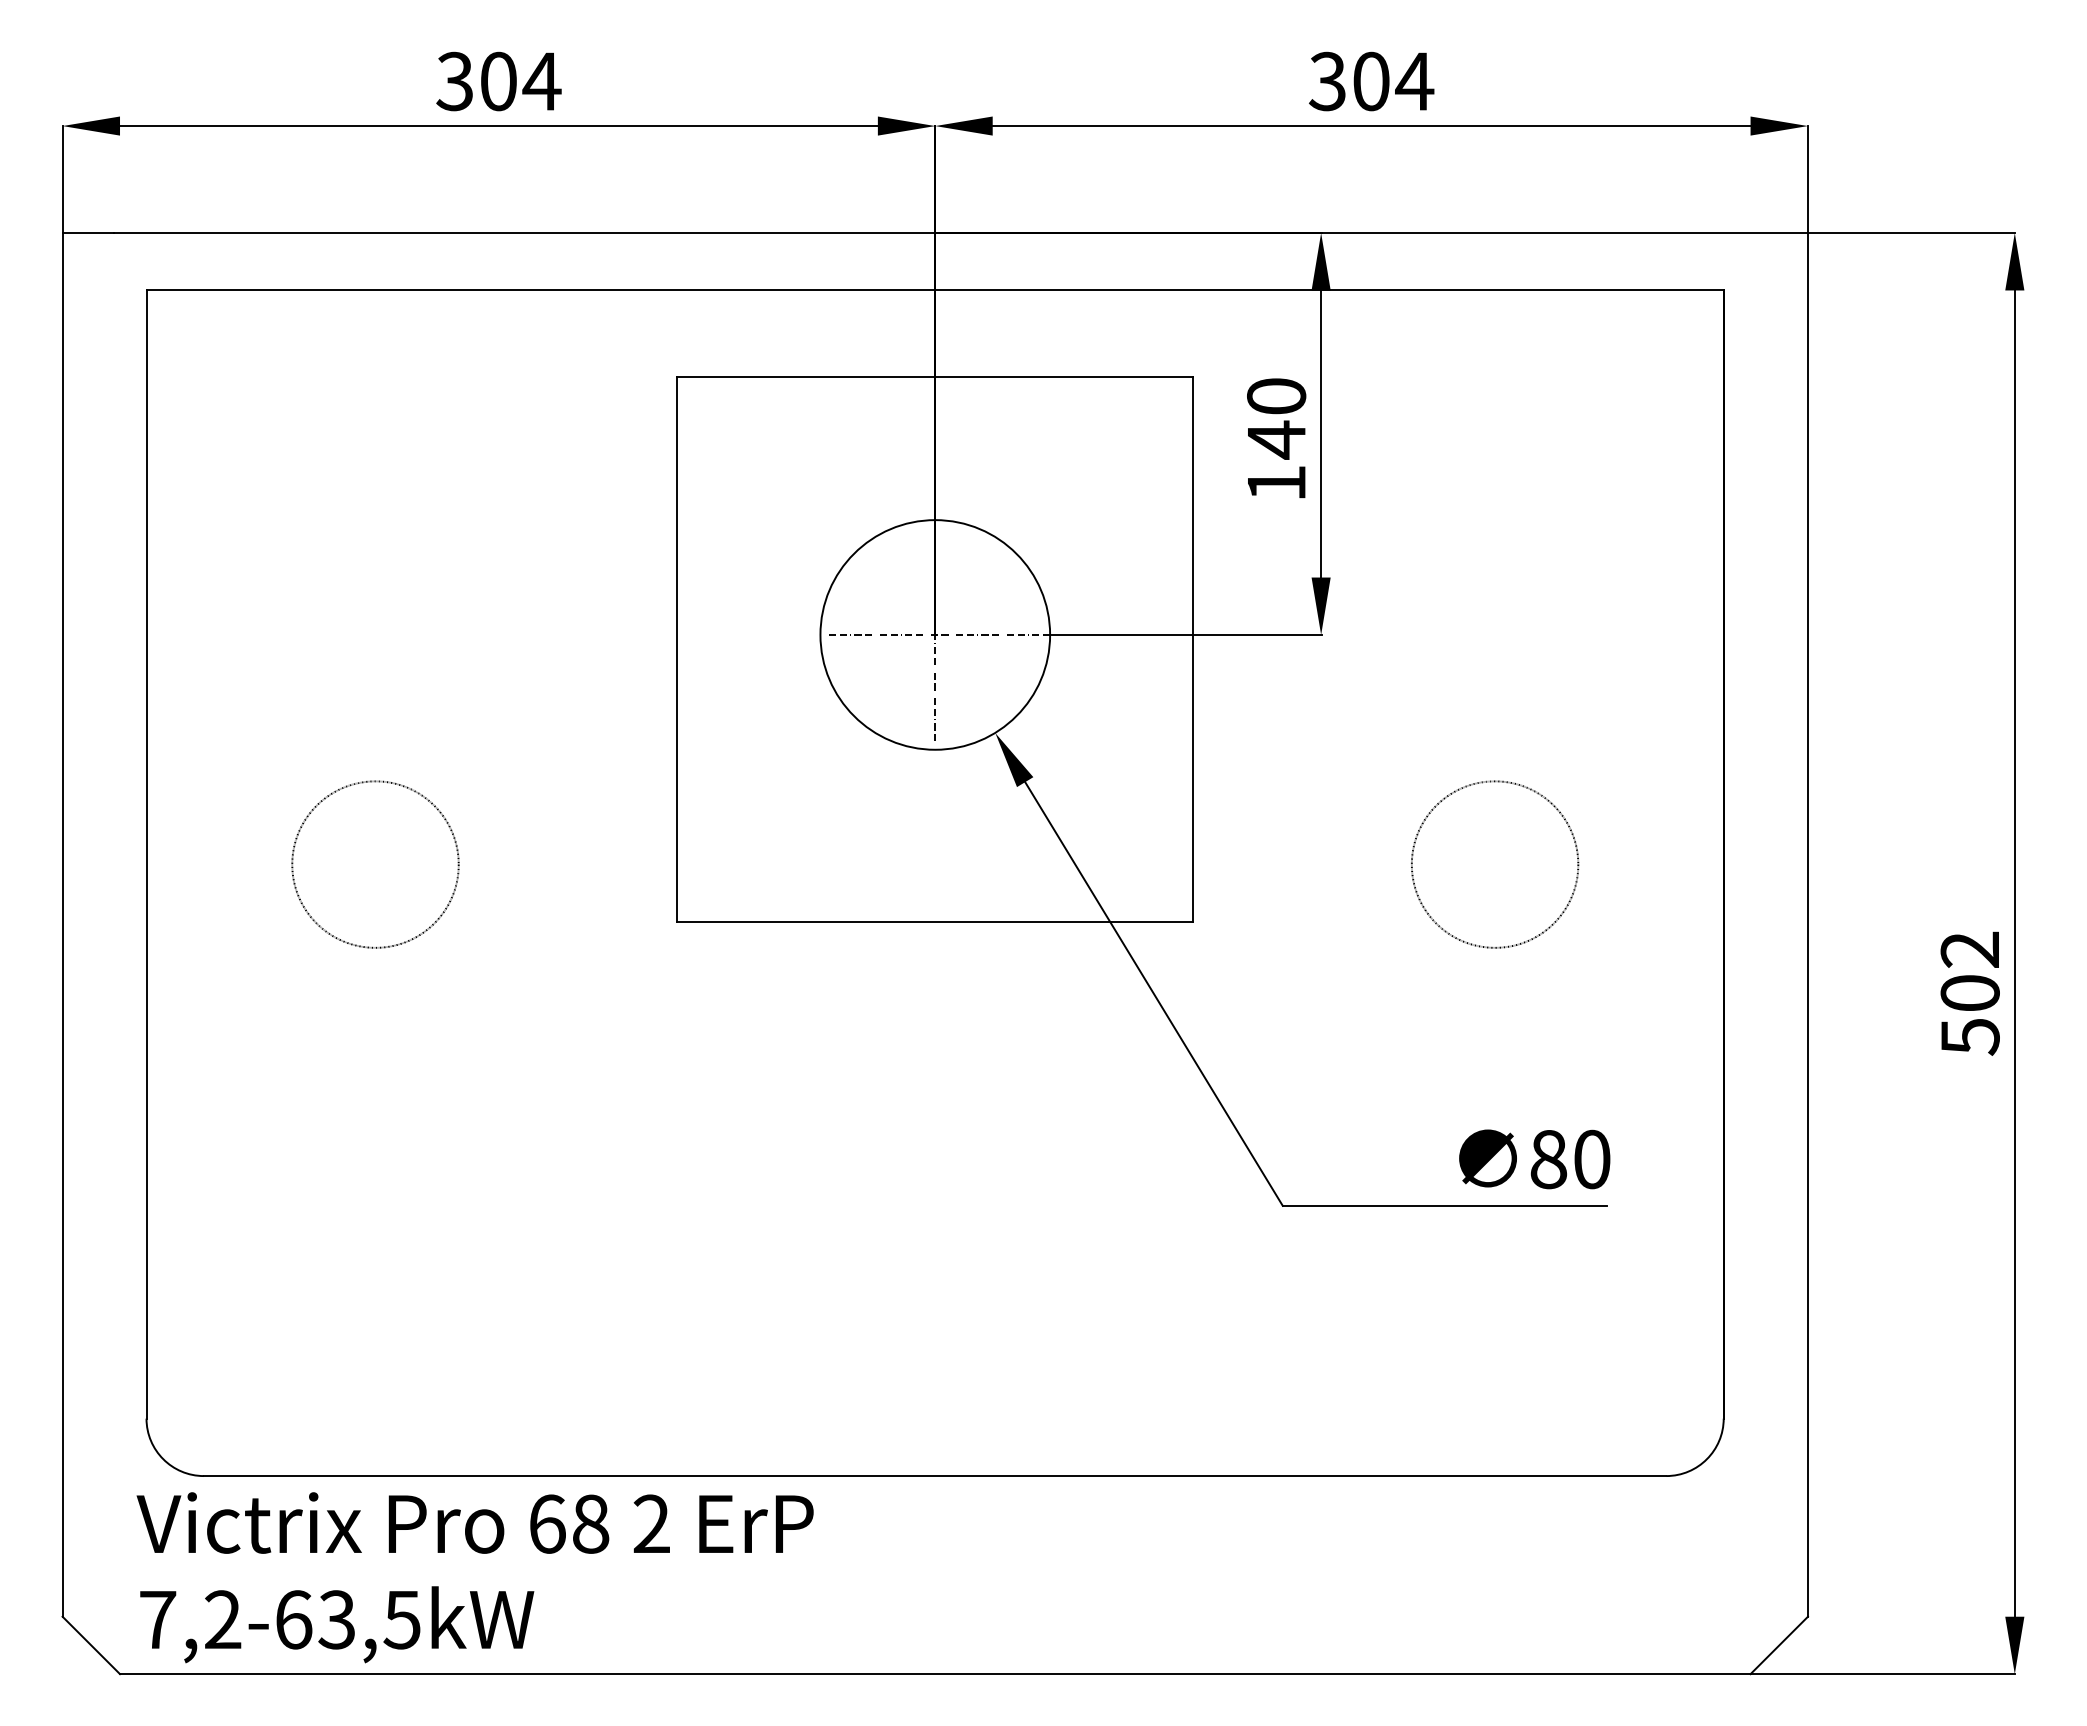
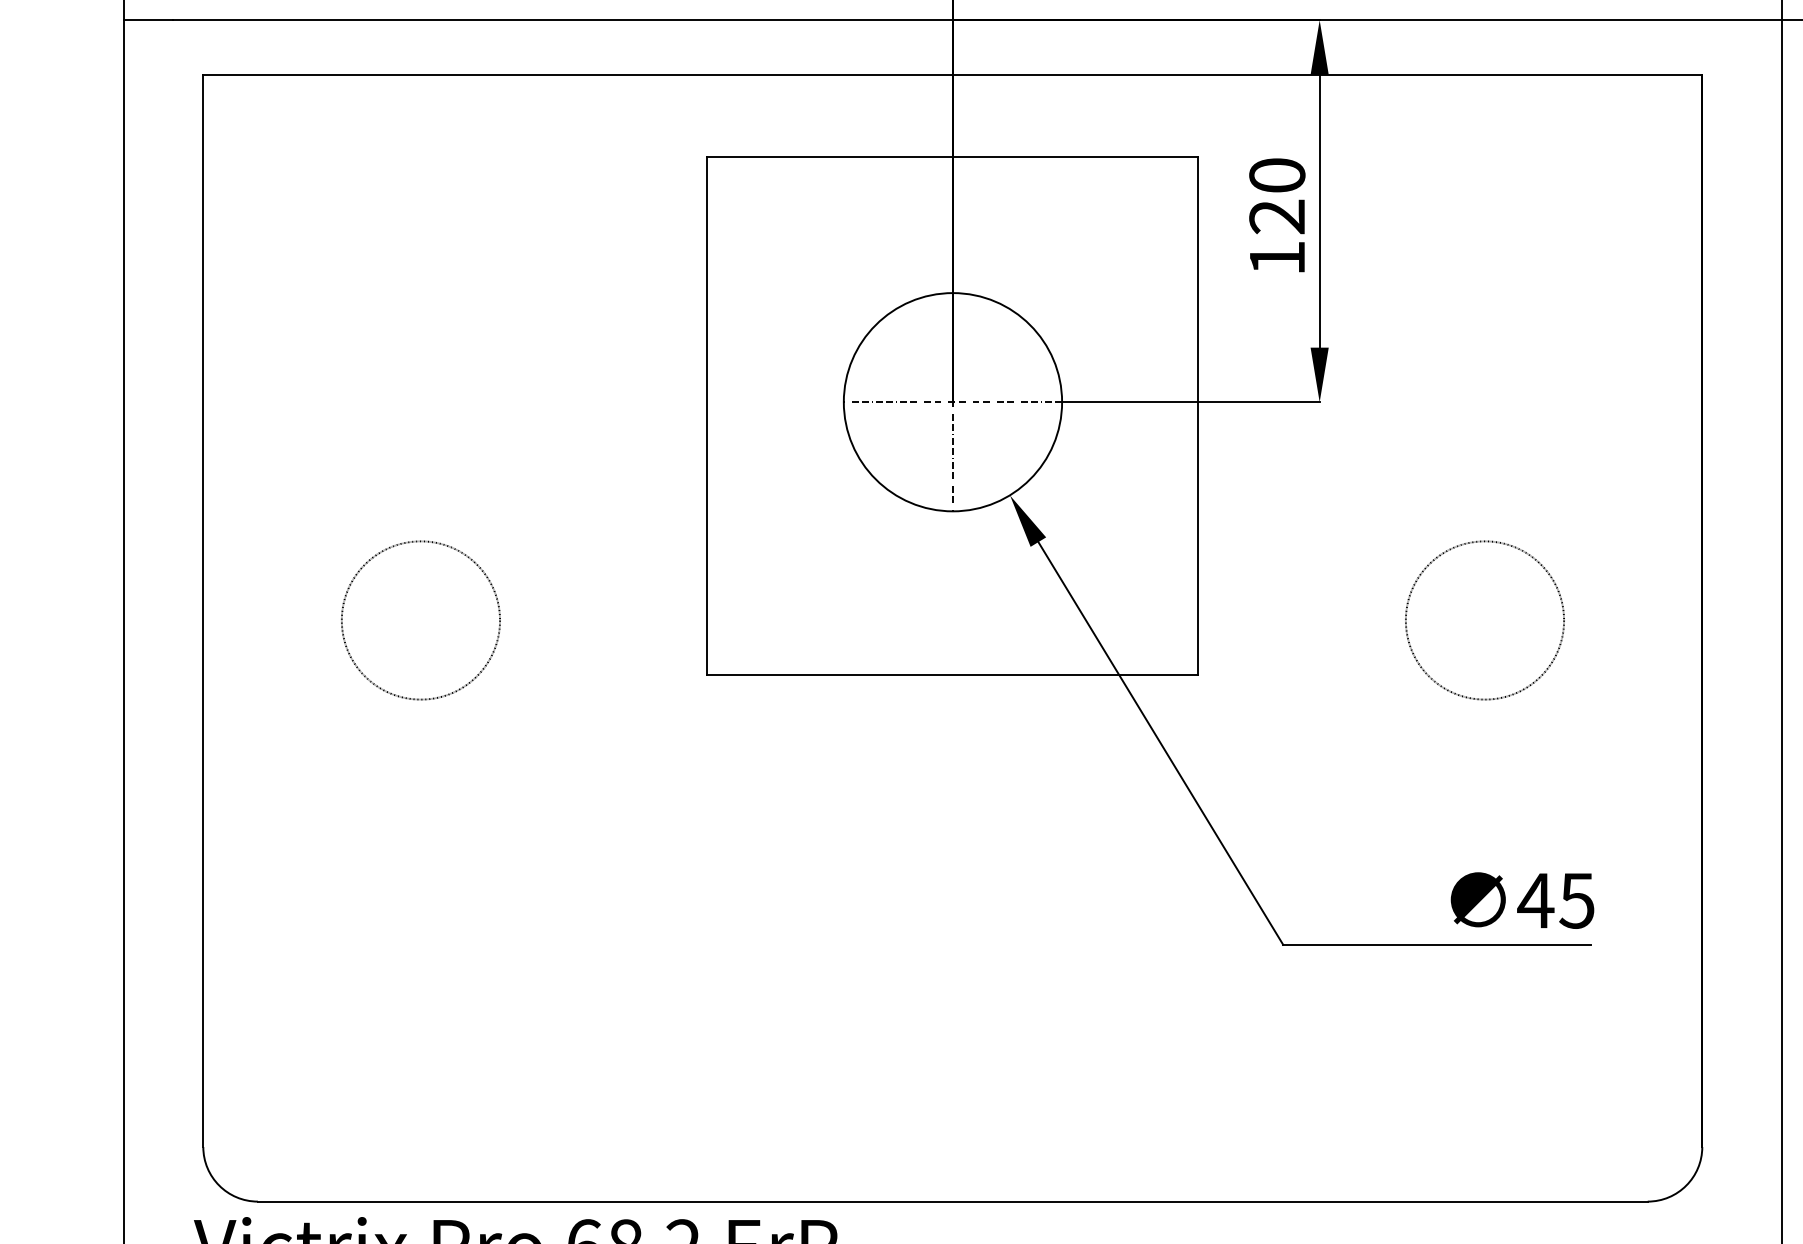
text: (1276, 439) -> (1277, 216), 140 -> 120
text: (1569, 1159) -> (1555, 900), 80 -> 45

